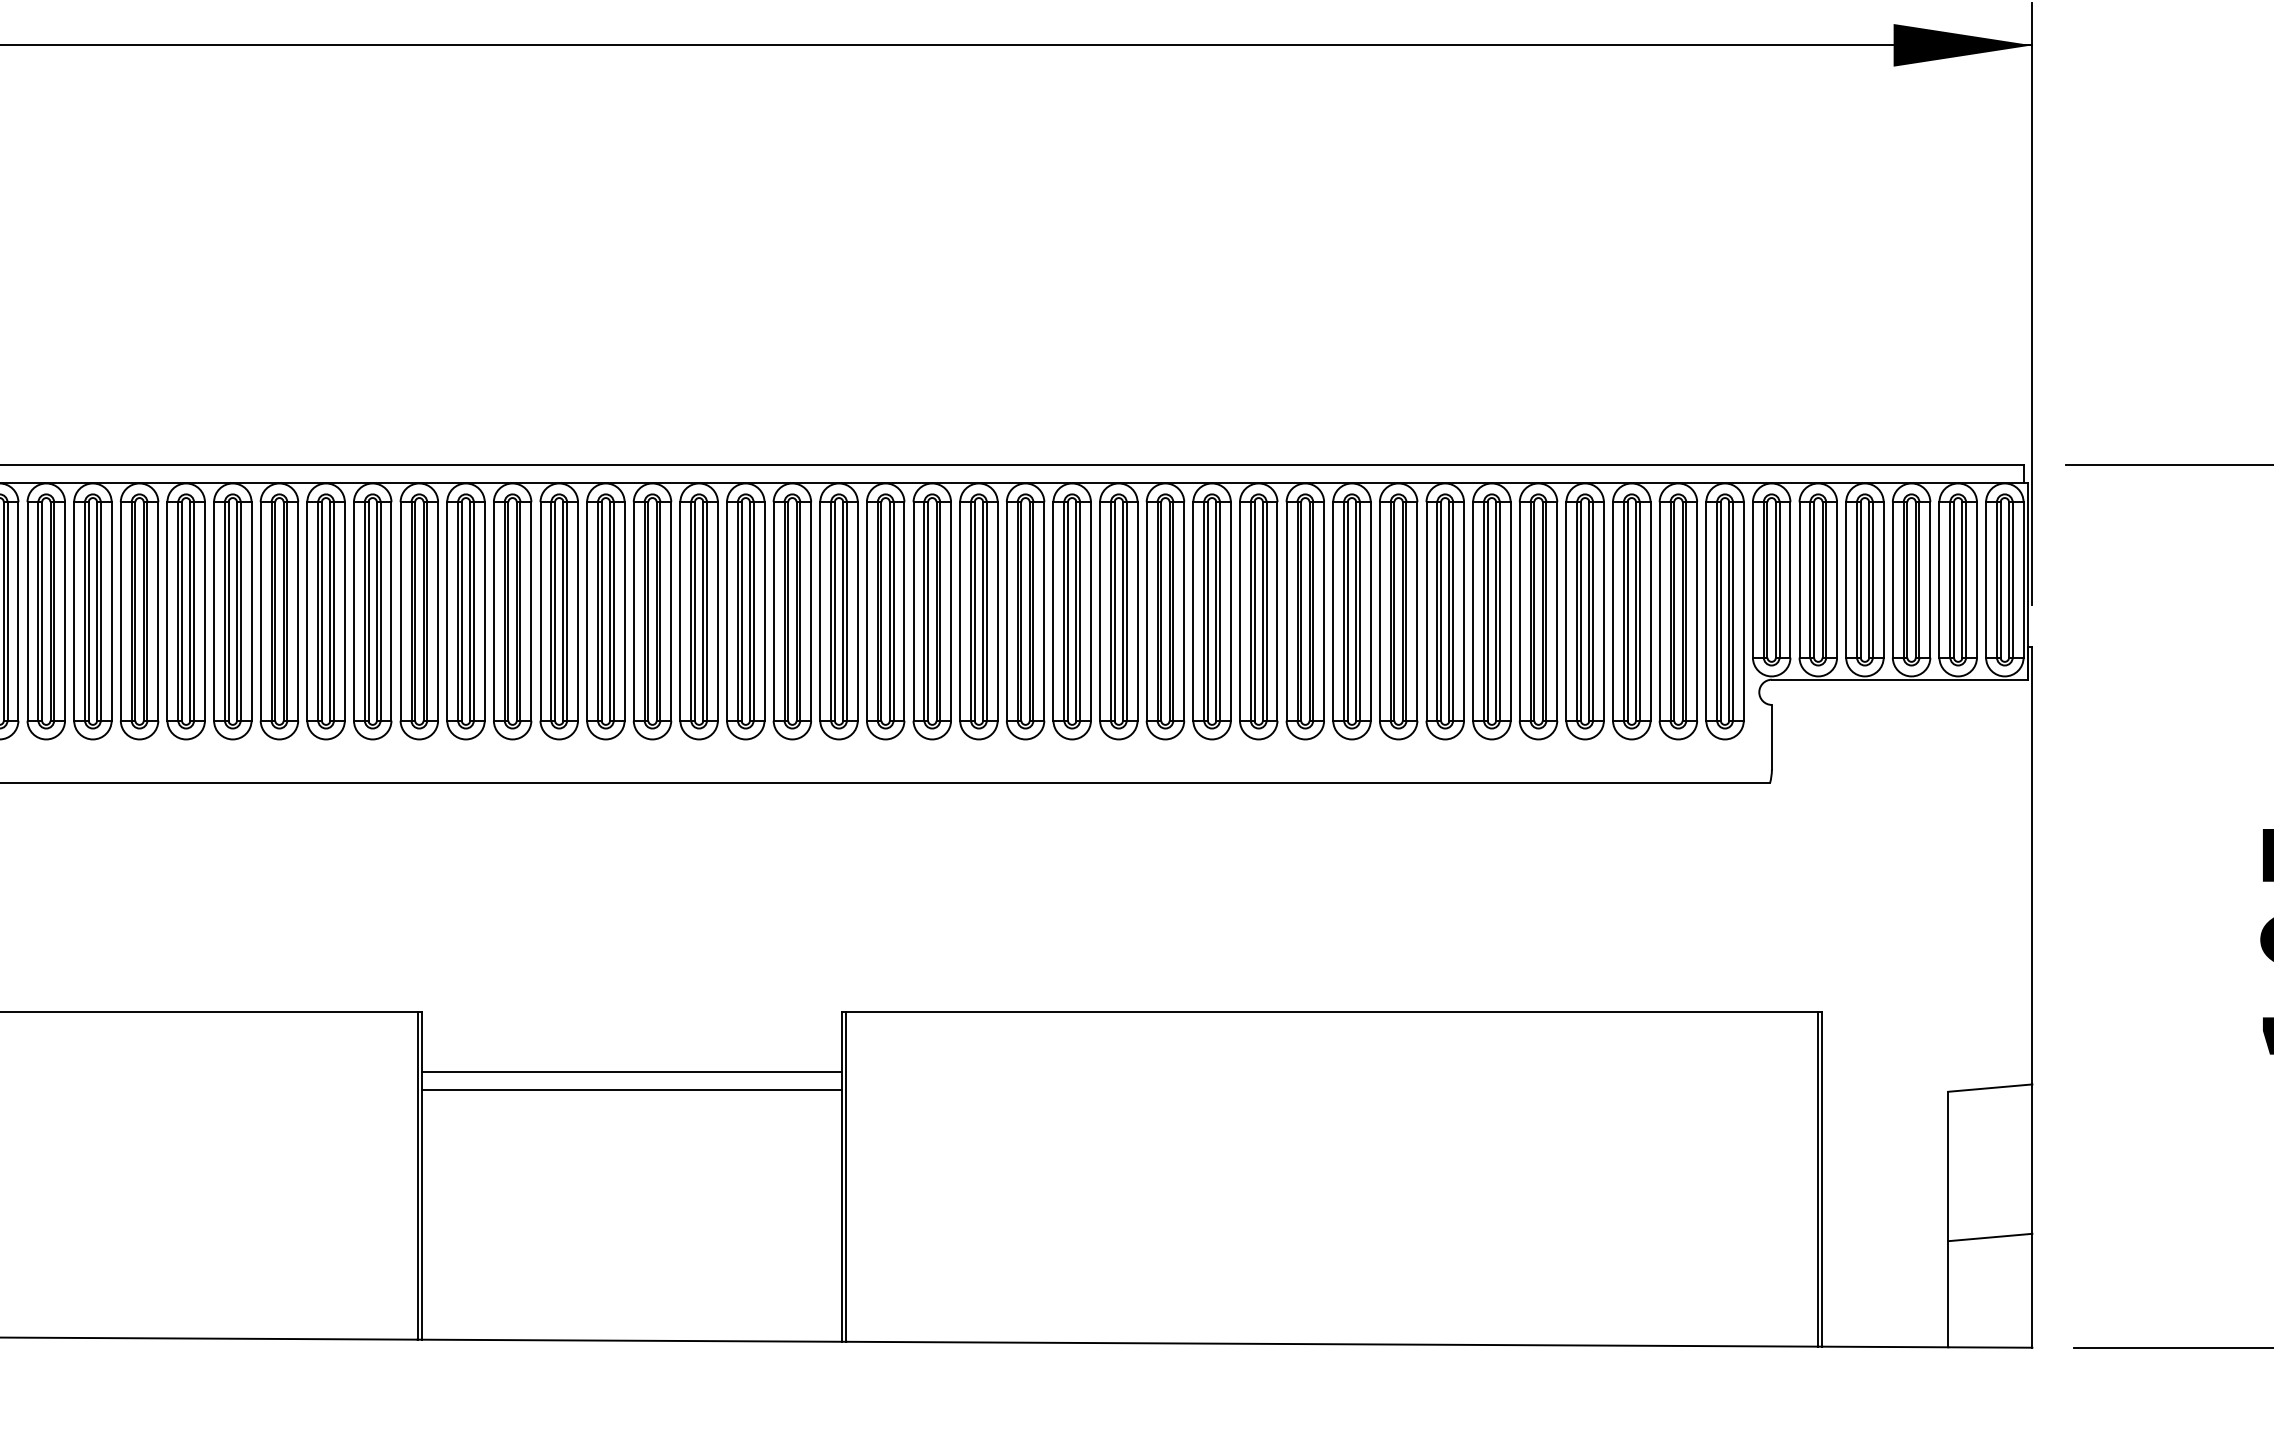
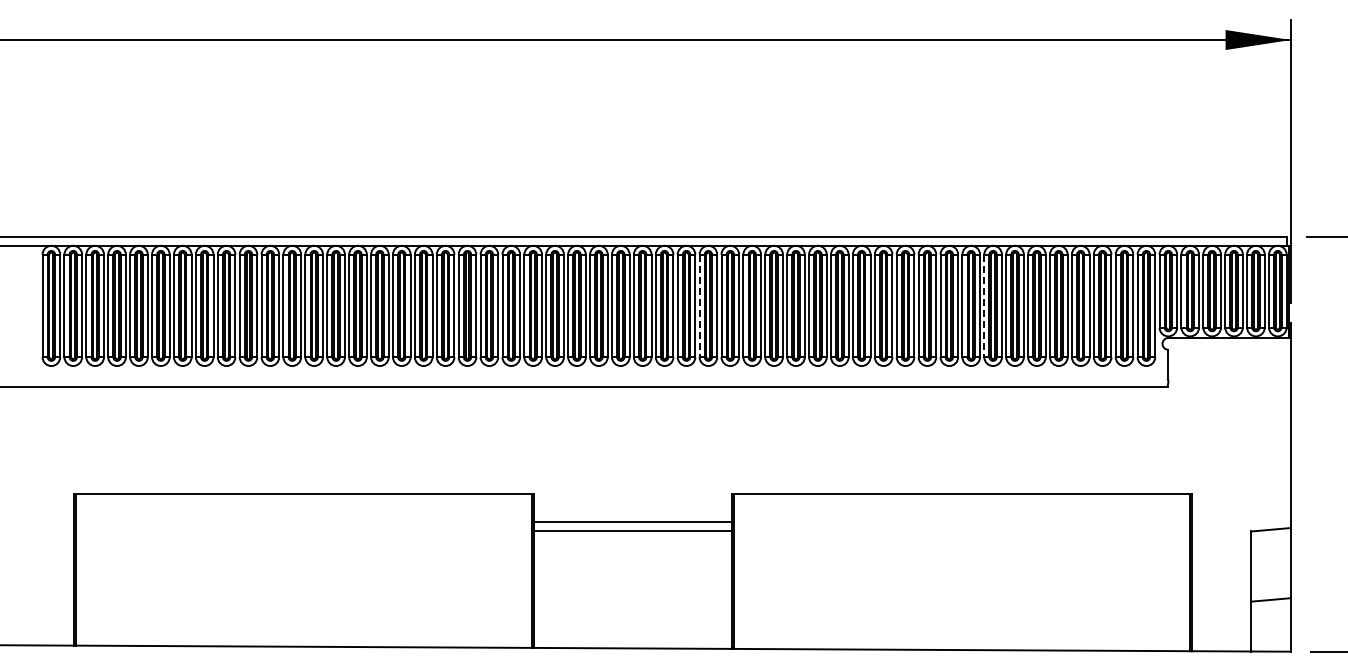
line: (773, 612) -> (699, 306), solid -> dashed
line: (1380, 612) -> (984, 306), solid -> dashed

